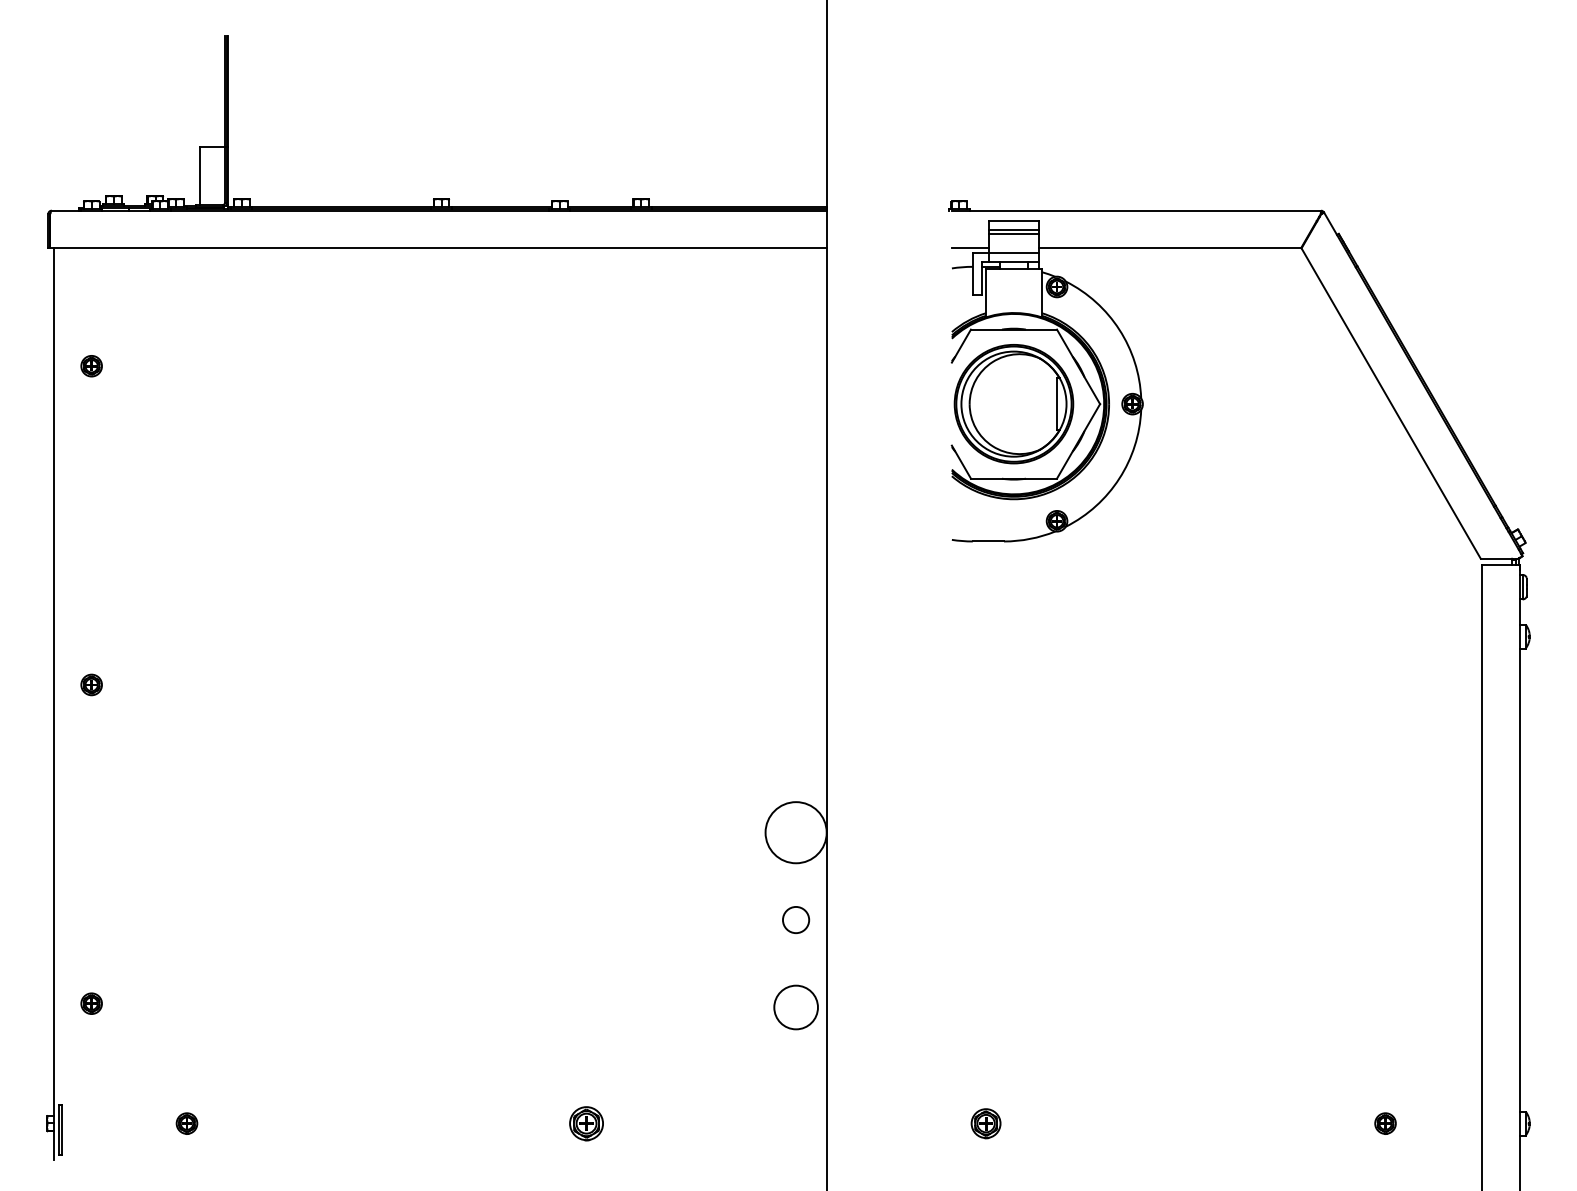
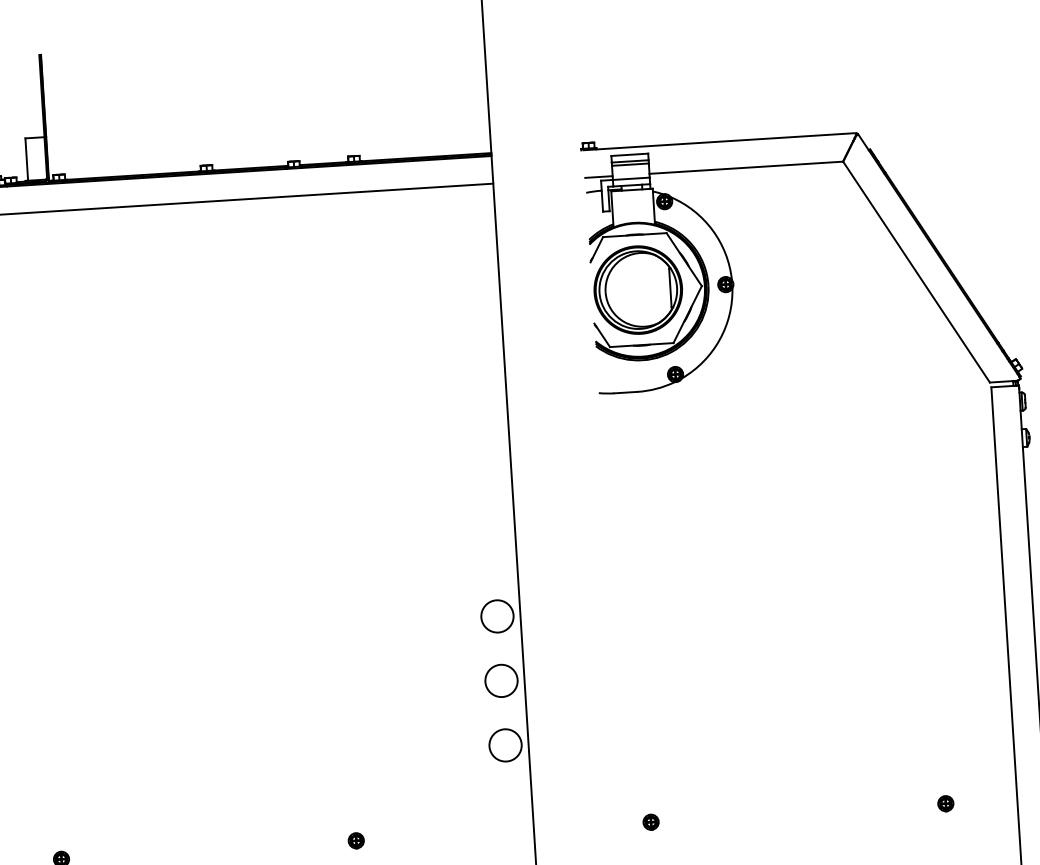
circle: (795, 832) -> (496, 616), size x0.71
circle: (795, 919) -> (501, 680), size x1.67
part: (586, 1123) -> (356, 840), size x0.62
part: (985, 1123) -> (650, 822), size x0.71

